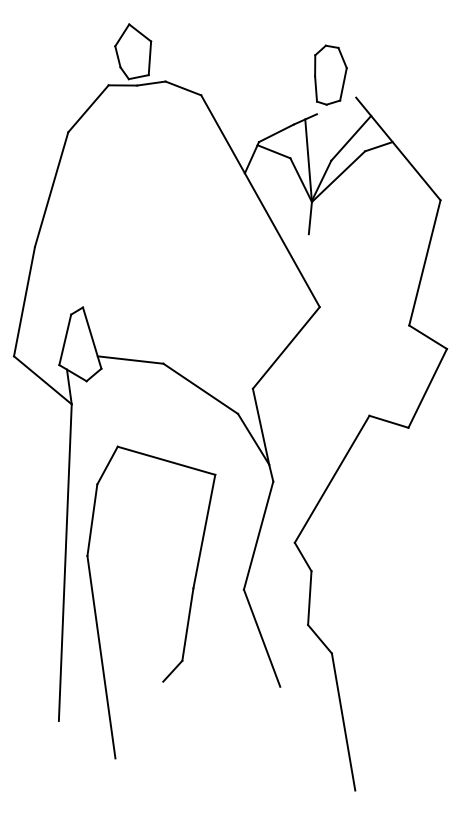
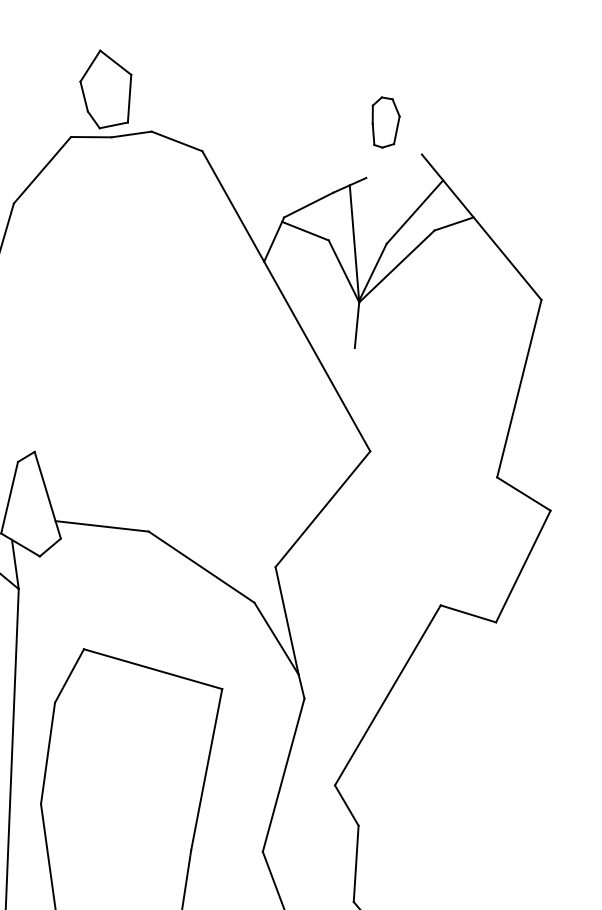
part: (330, 74) -> (385, 121), size x0.6

